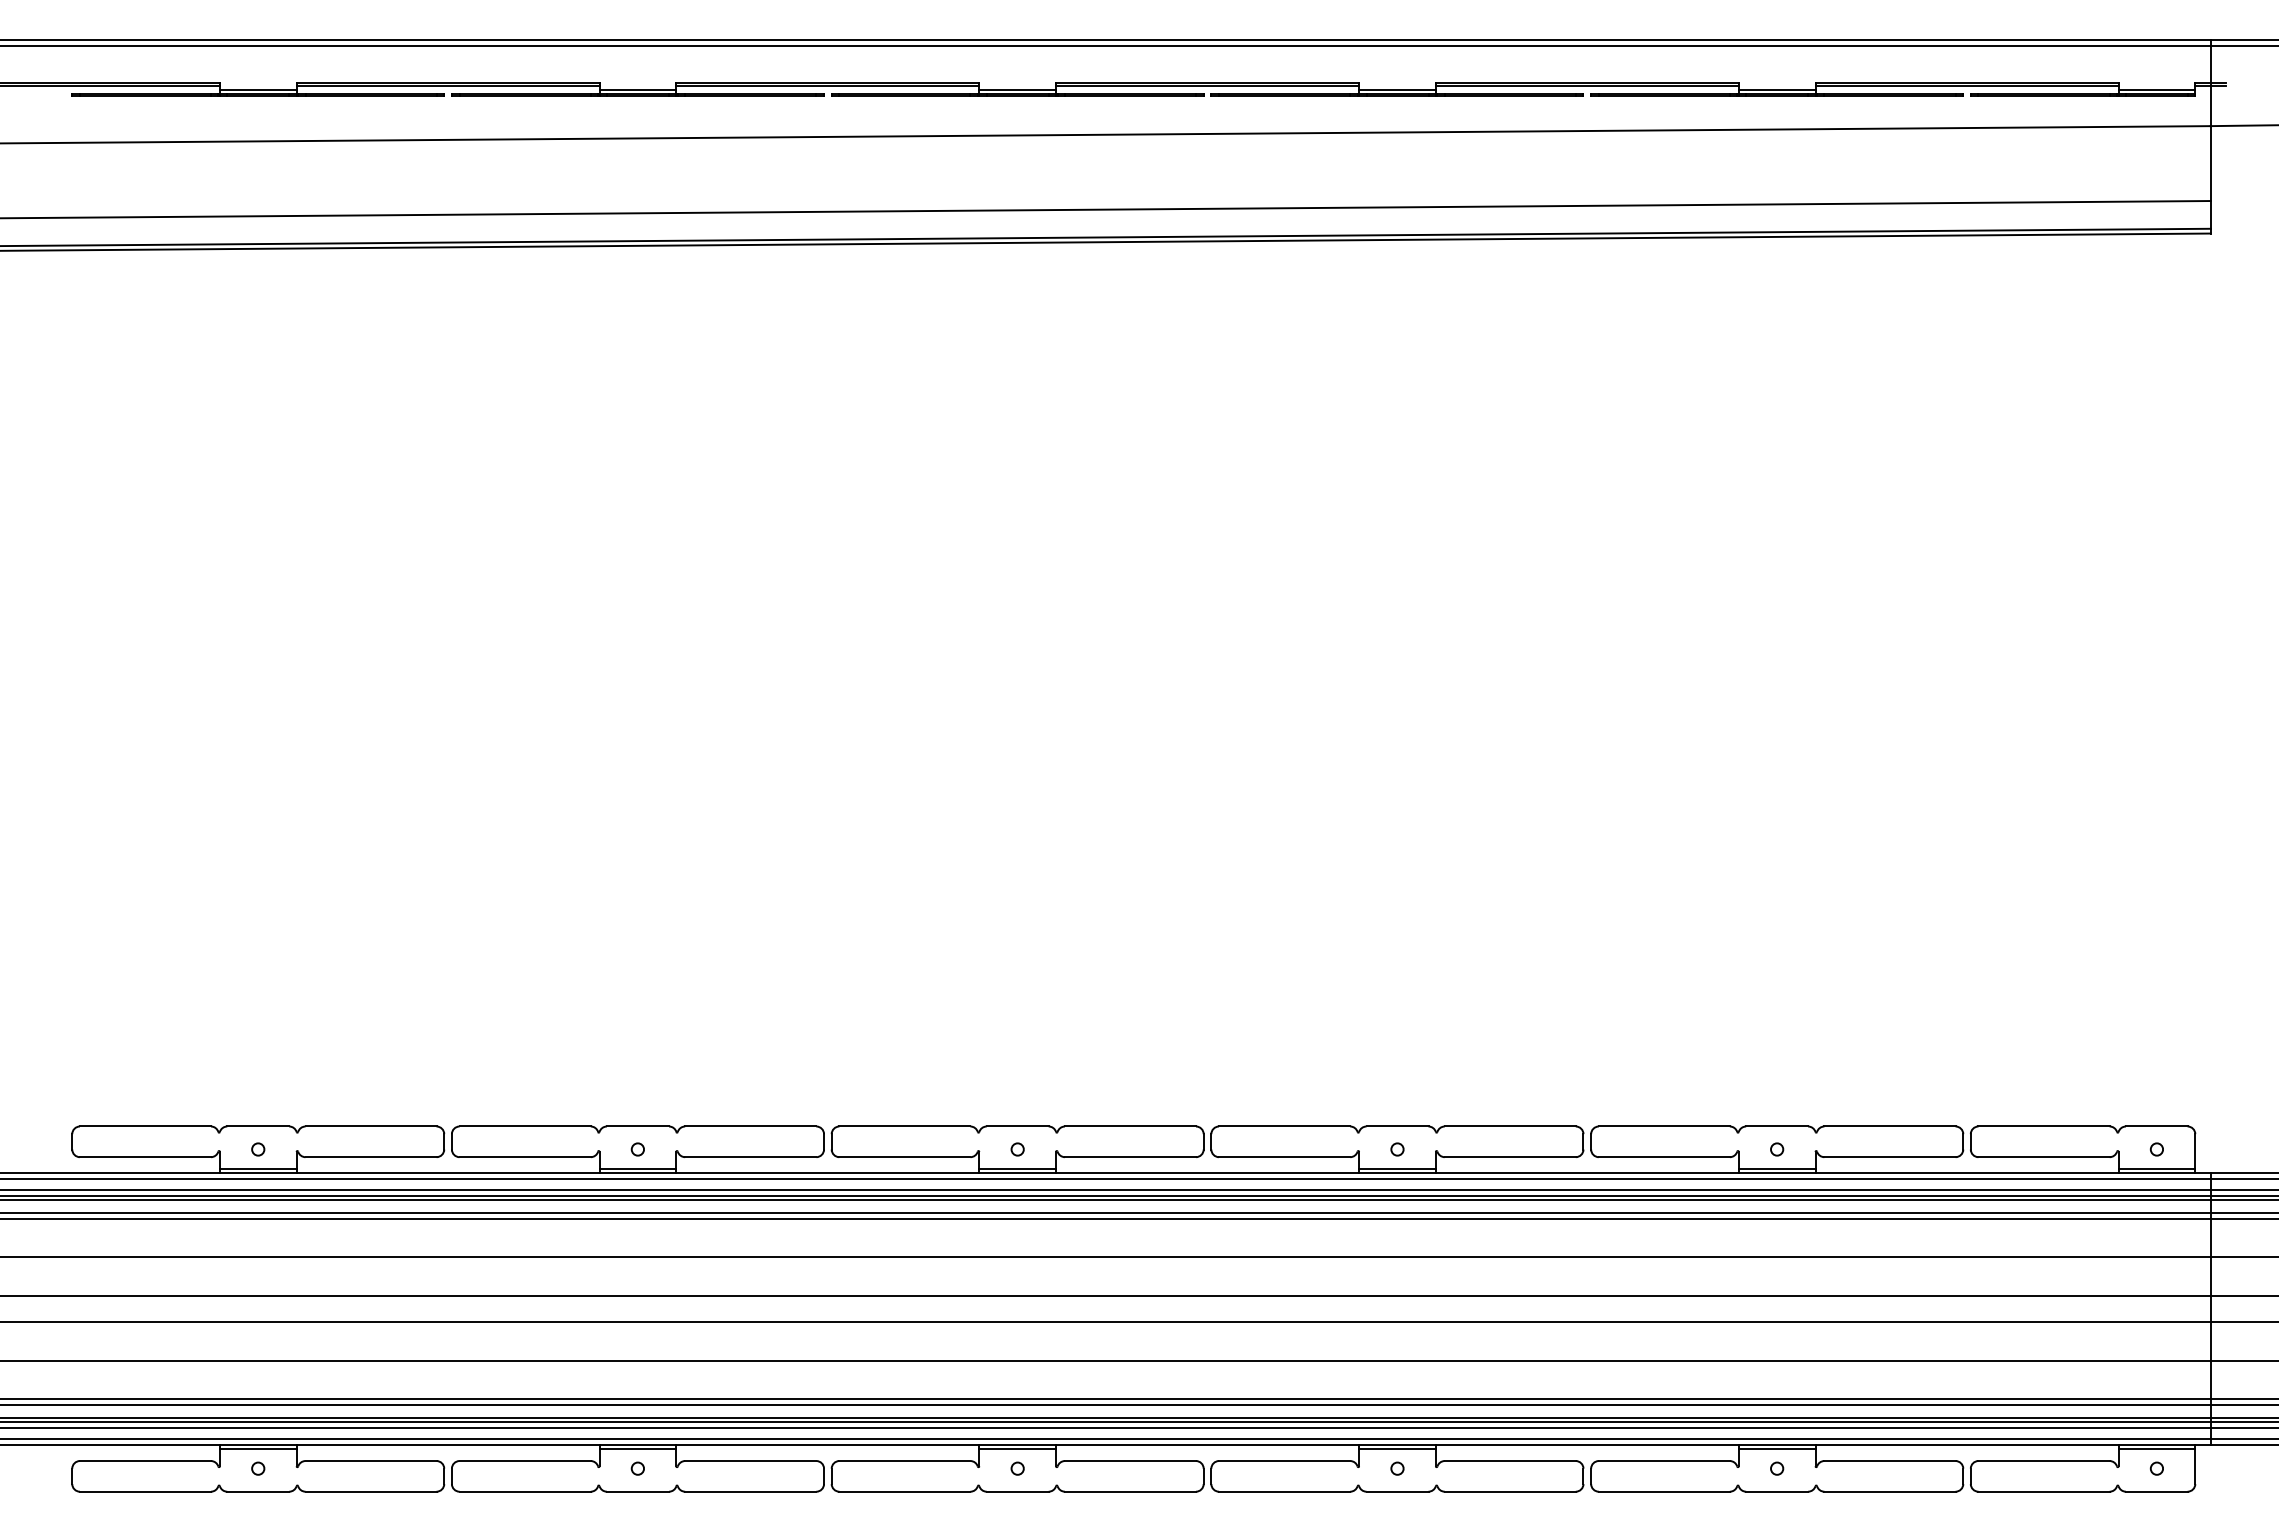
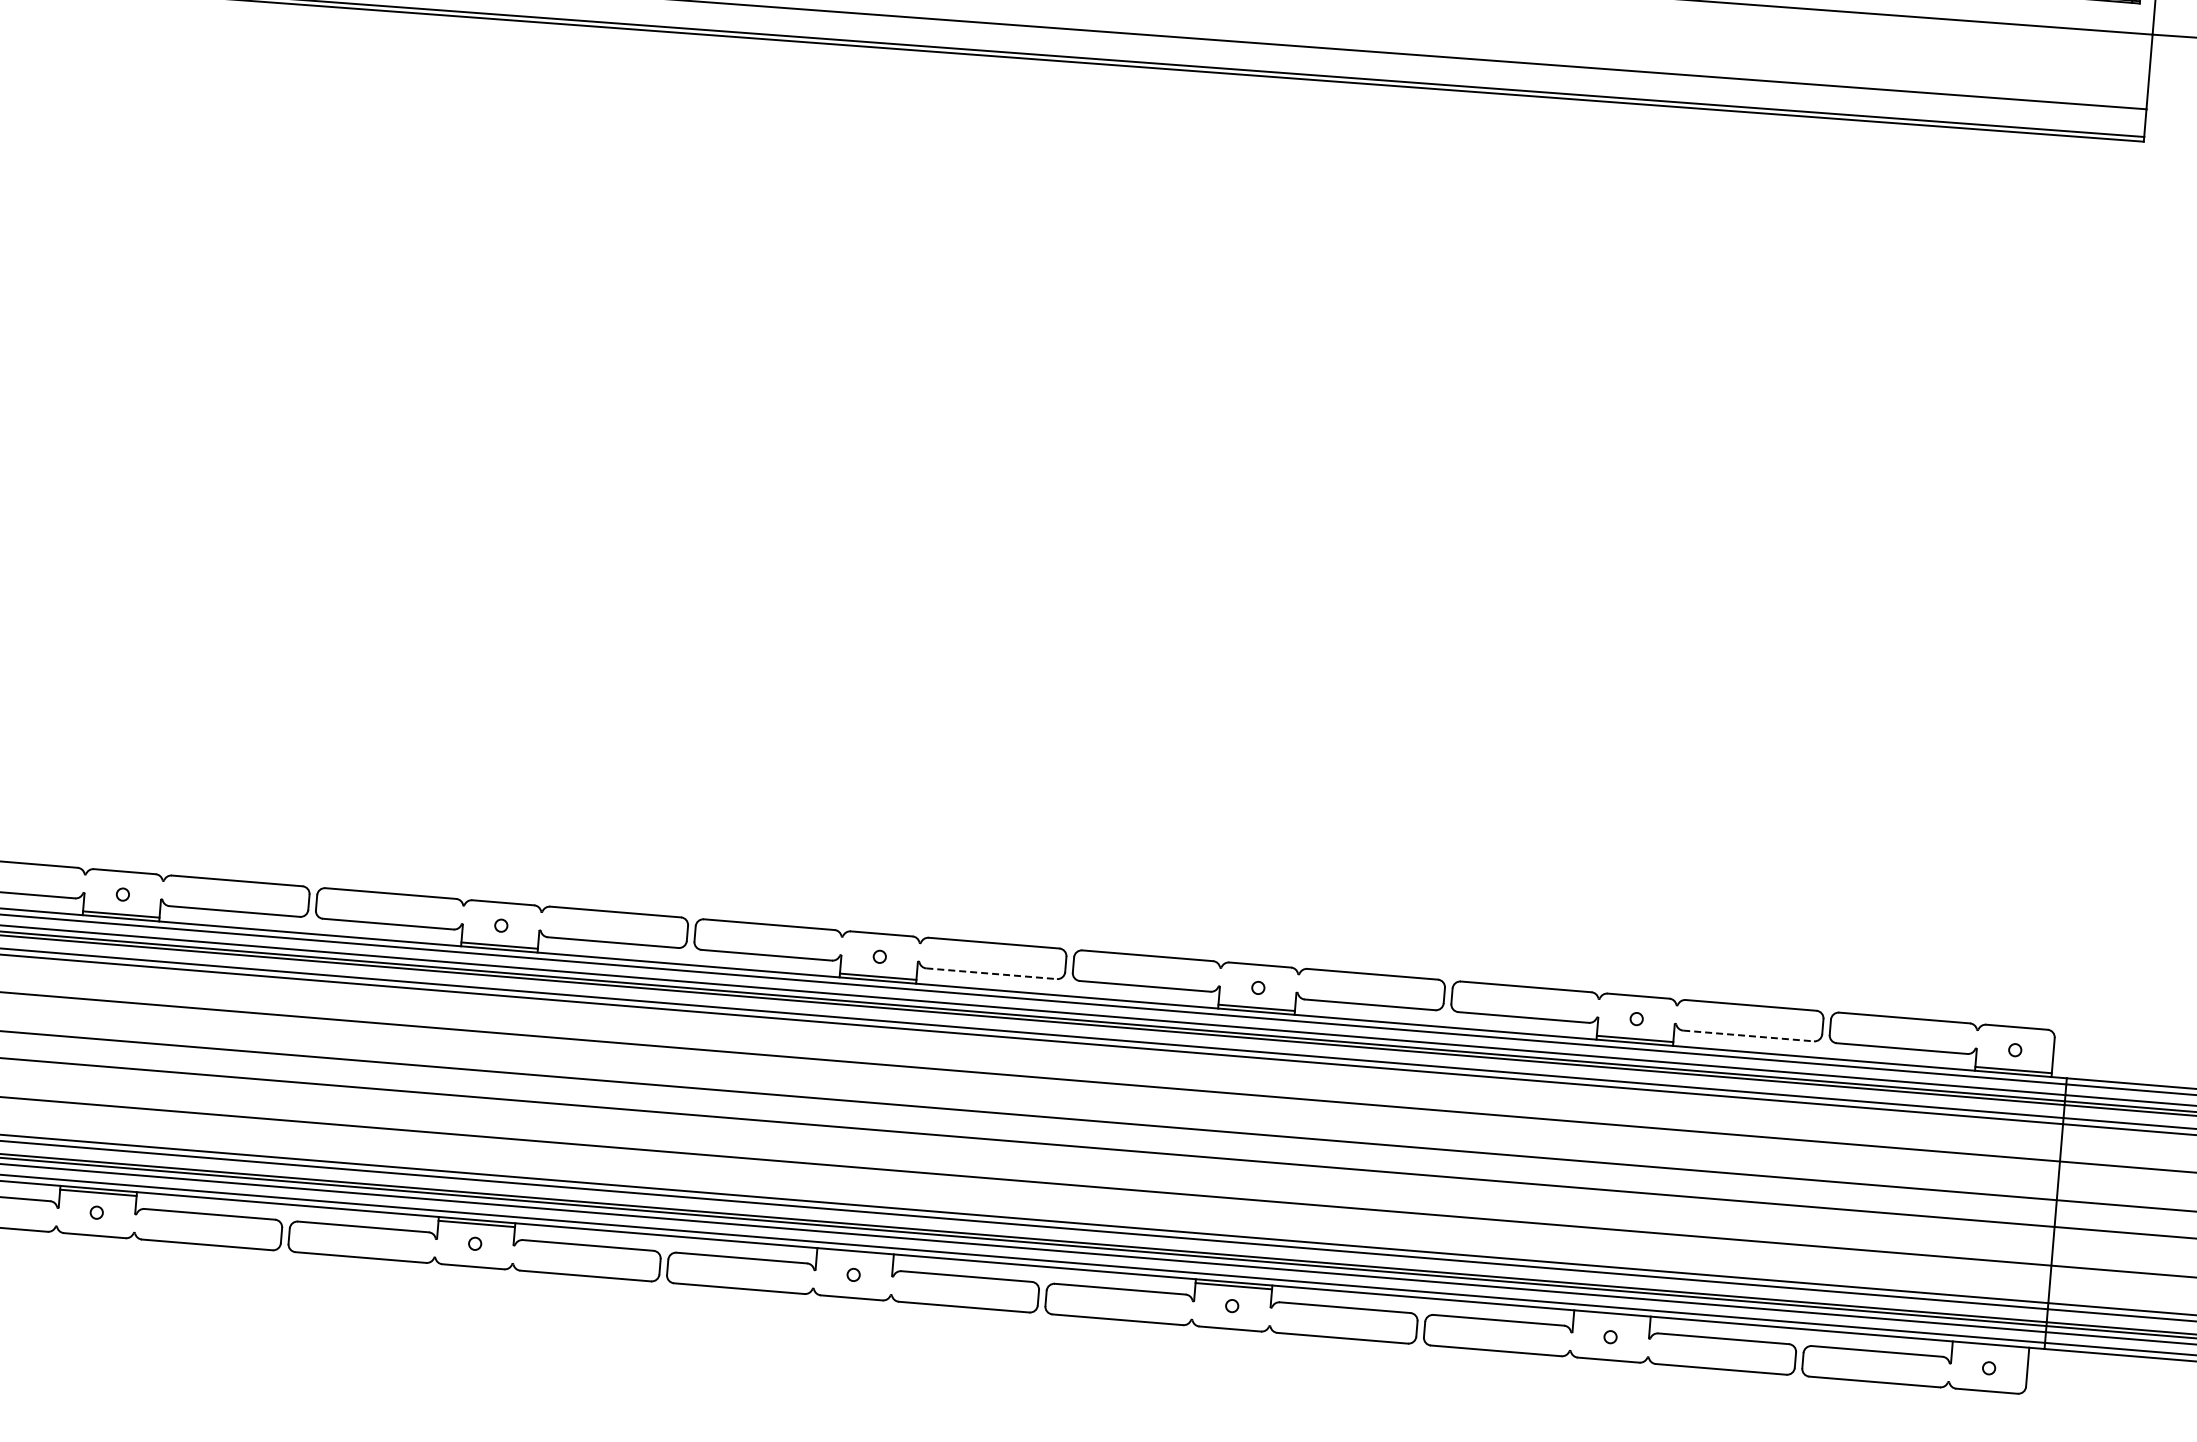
line: (1130, 1157) -> (991, 974), solid -> dashed
line: (1890, 1157) -> (1749, 1036), solid -> dashed
line: (1017, 1448) -> (855, 1254), removed
line: (1776, 1448) -> (1611, 1317), removed
line: (2156, 1448) -> (1990, 1348), removed

